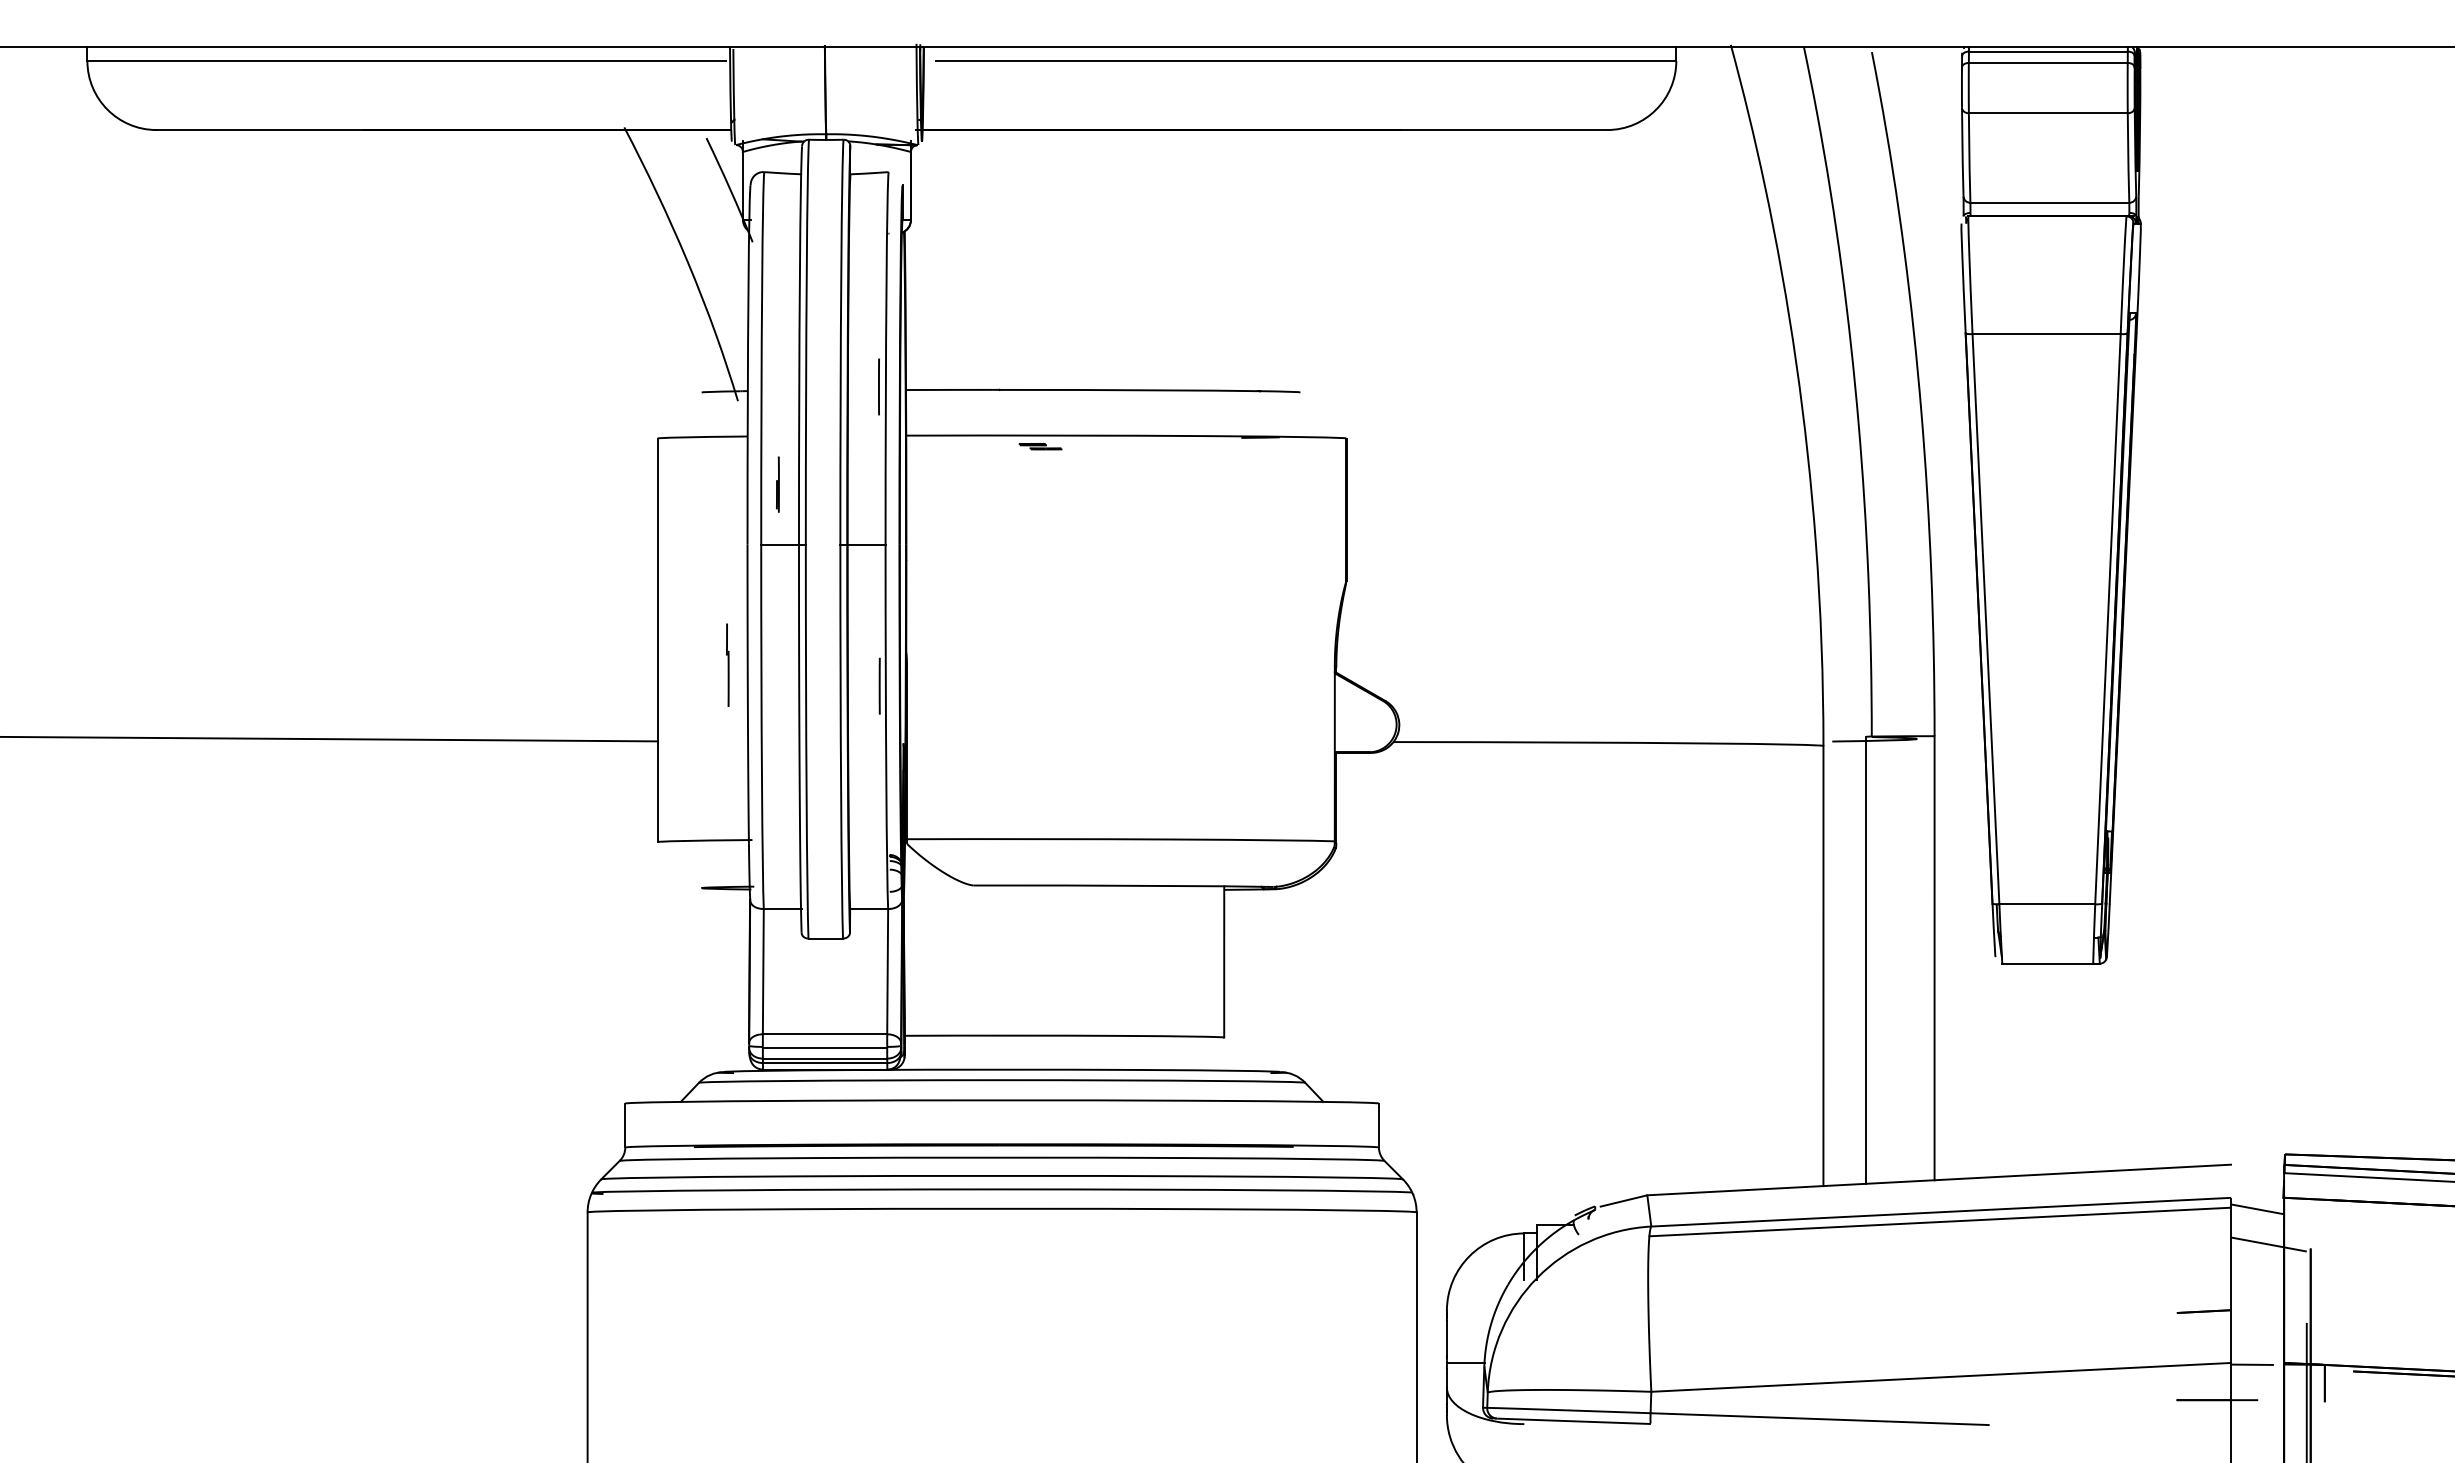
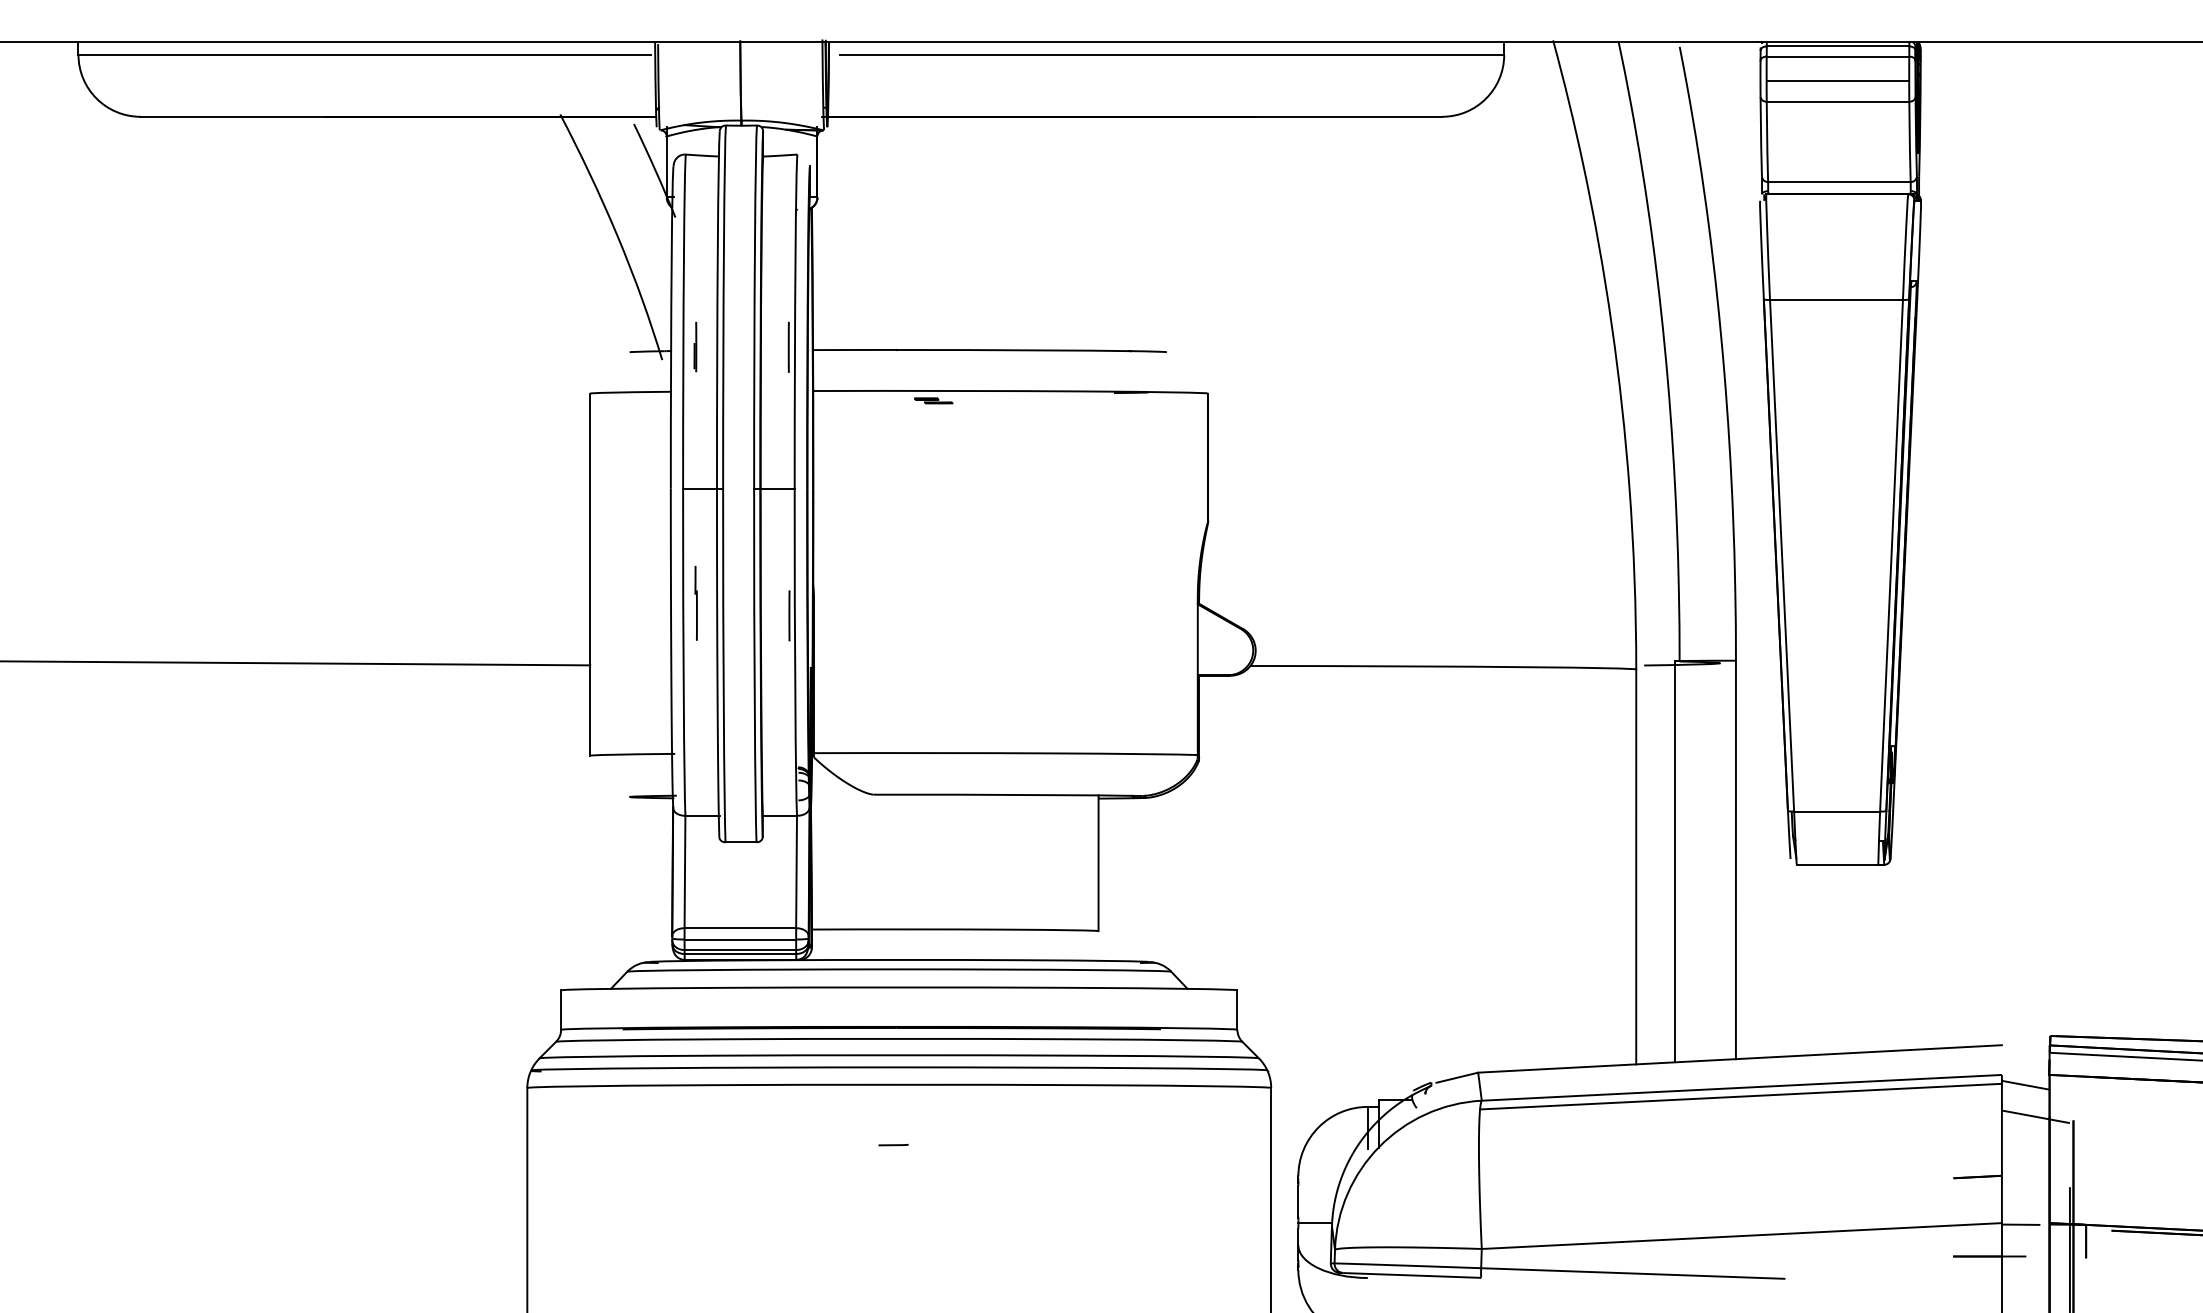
line: (2047, 89) -> (1837, 80), added
line: (777, 484) -> (695, 346), moved
line: (727, 664) -> (695, 602), moved
line: (995, 1275) -> (893, 1144), added

